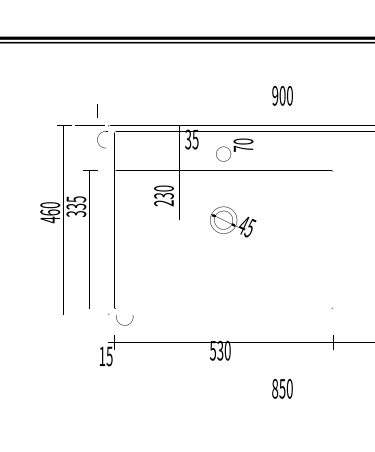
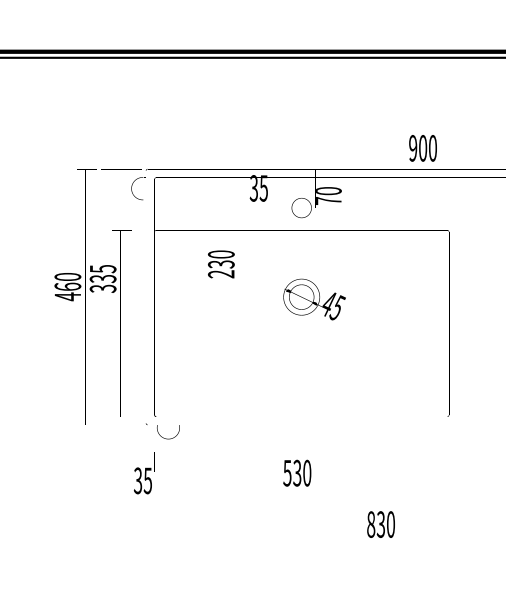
text: (282, 95) -> (422, 147), moved
text: (102, 356) -> (138, 480), 15 -> 35
text: (282, 388) -> (381, 524), 850 -> 830

